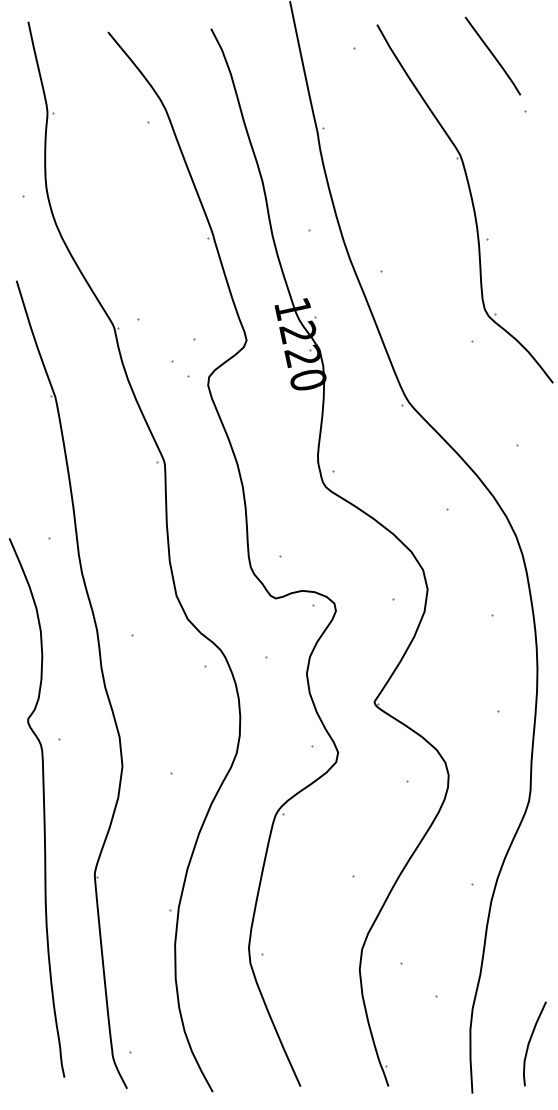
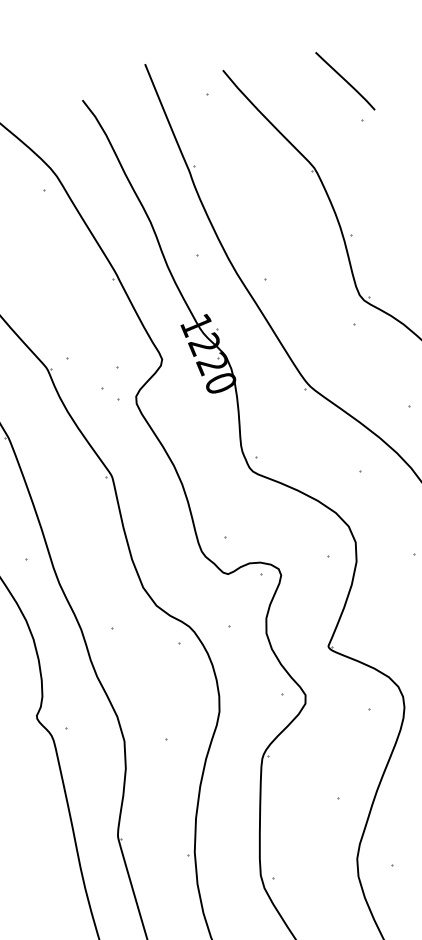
curve: (492, 55) -> (344, 80), moved

